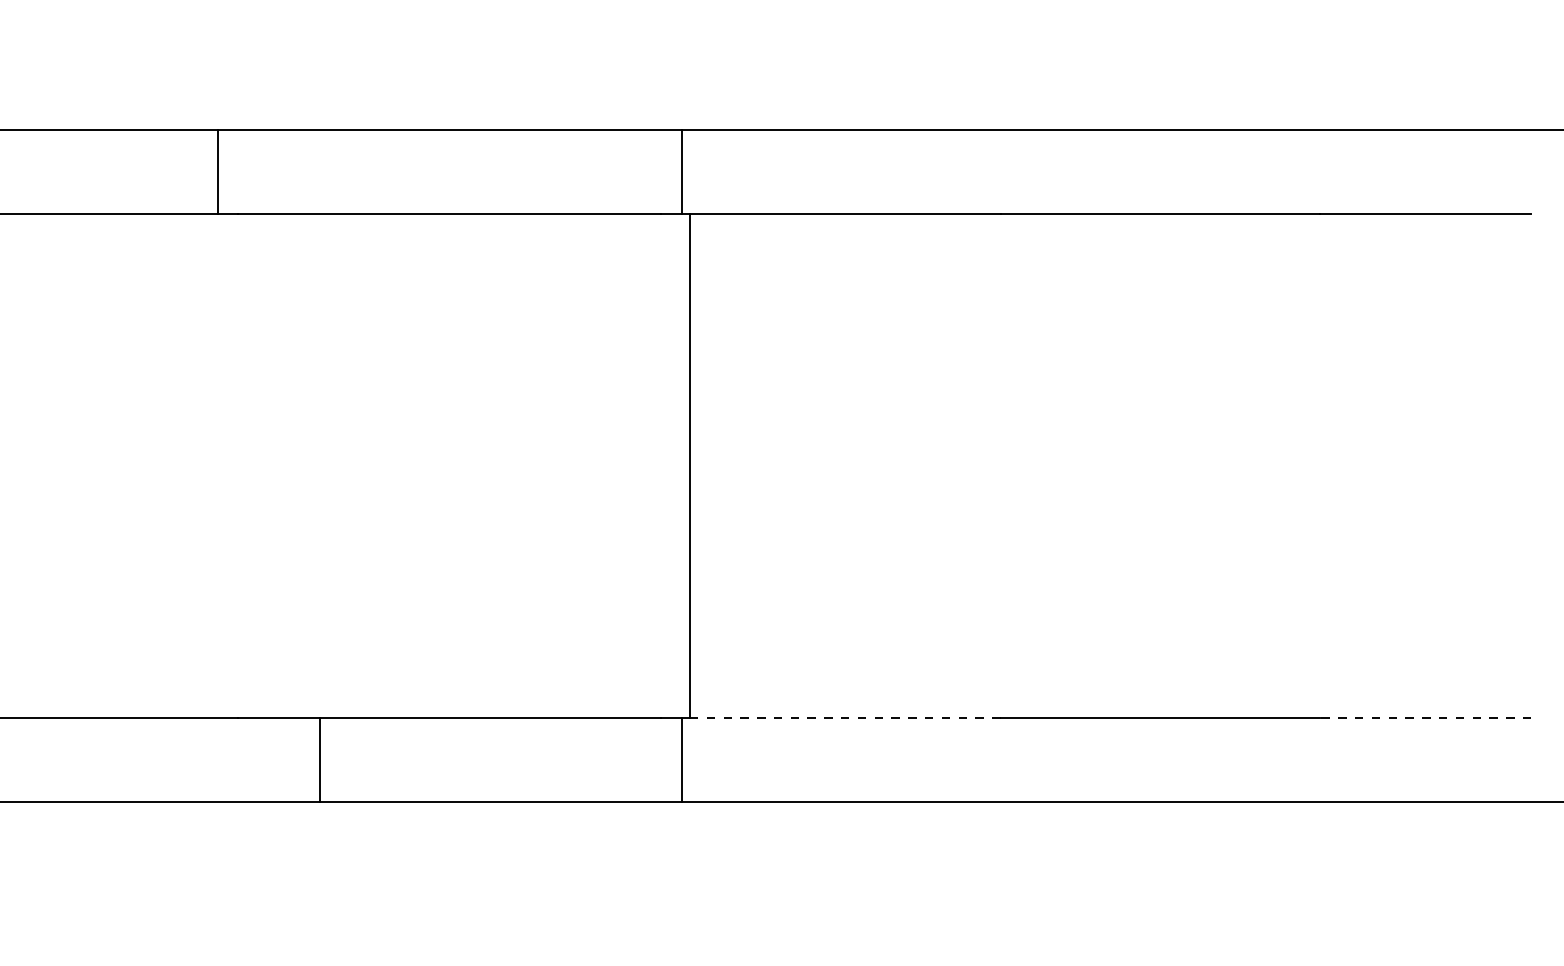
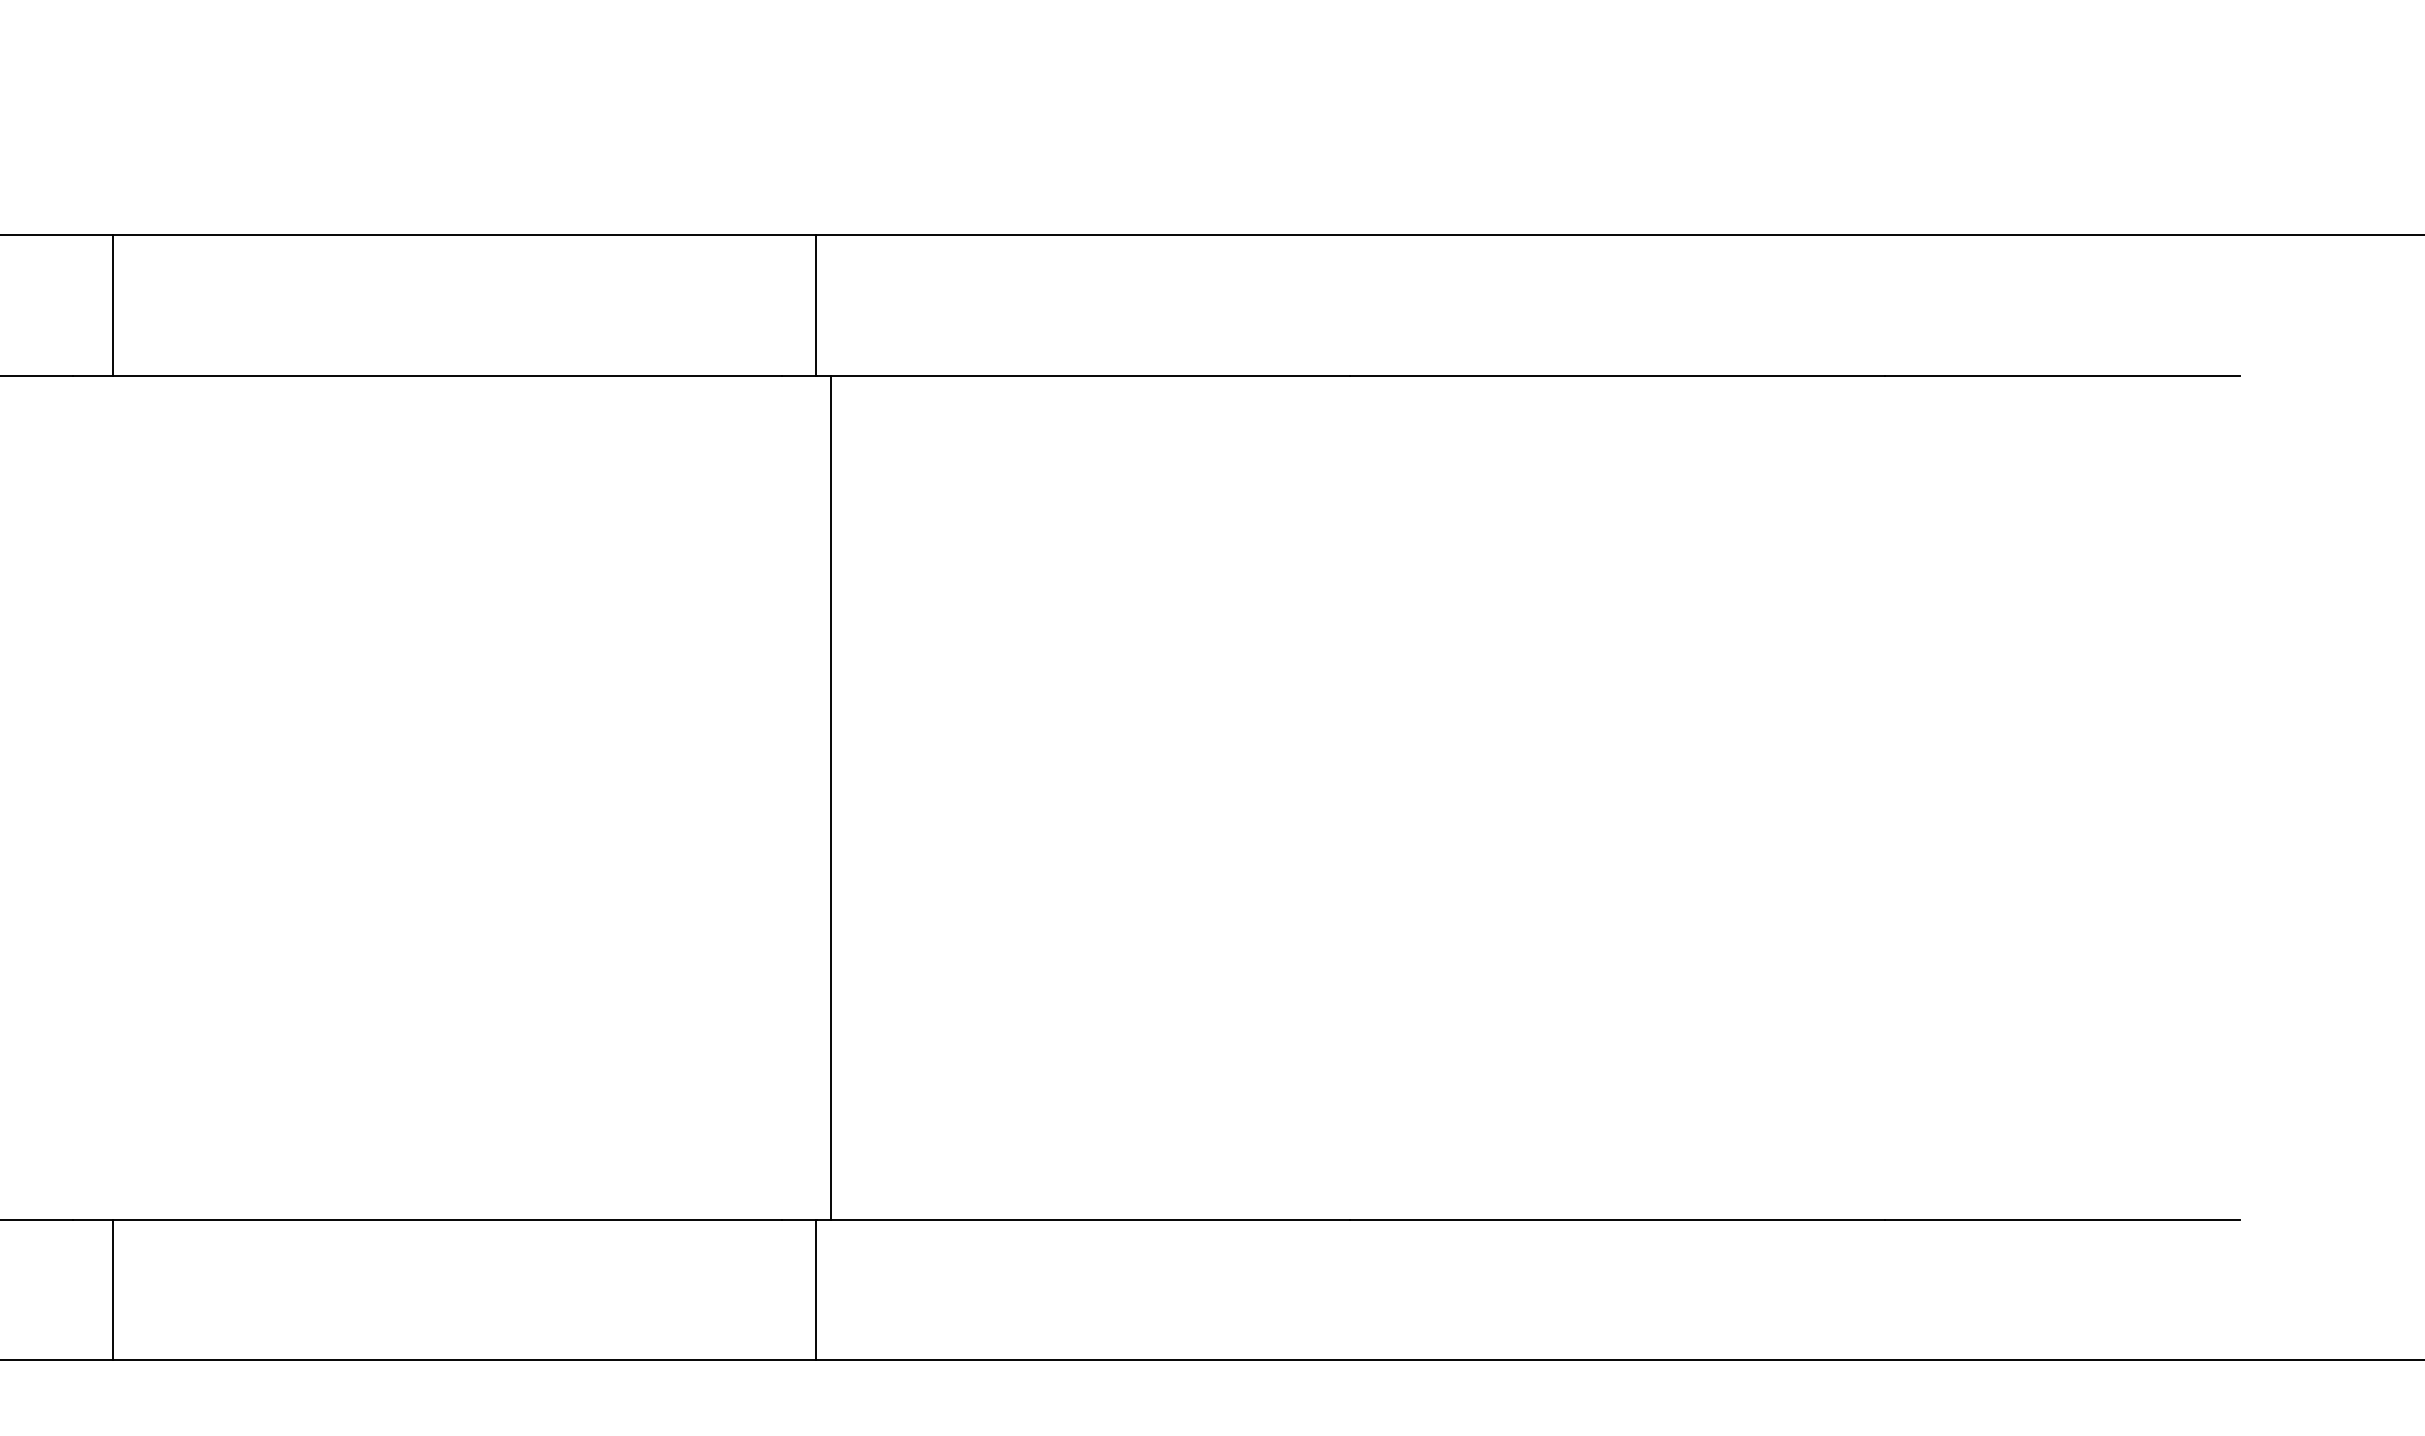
line: (218, 171) -> (113, 304), moved
line: (844, 717) -> (1088, 1219), dashed -> solid
line: (1425, 717) -> (2062, 1219), dashed -> solid
line: (320, 759) -> (113, 1289), moved

